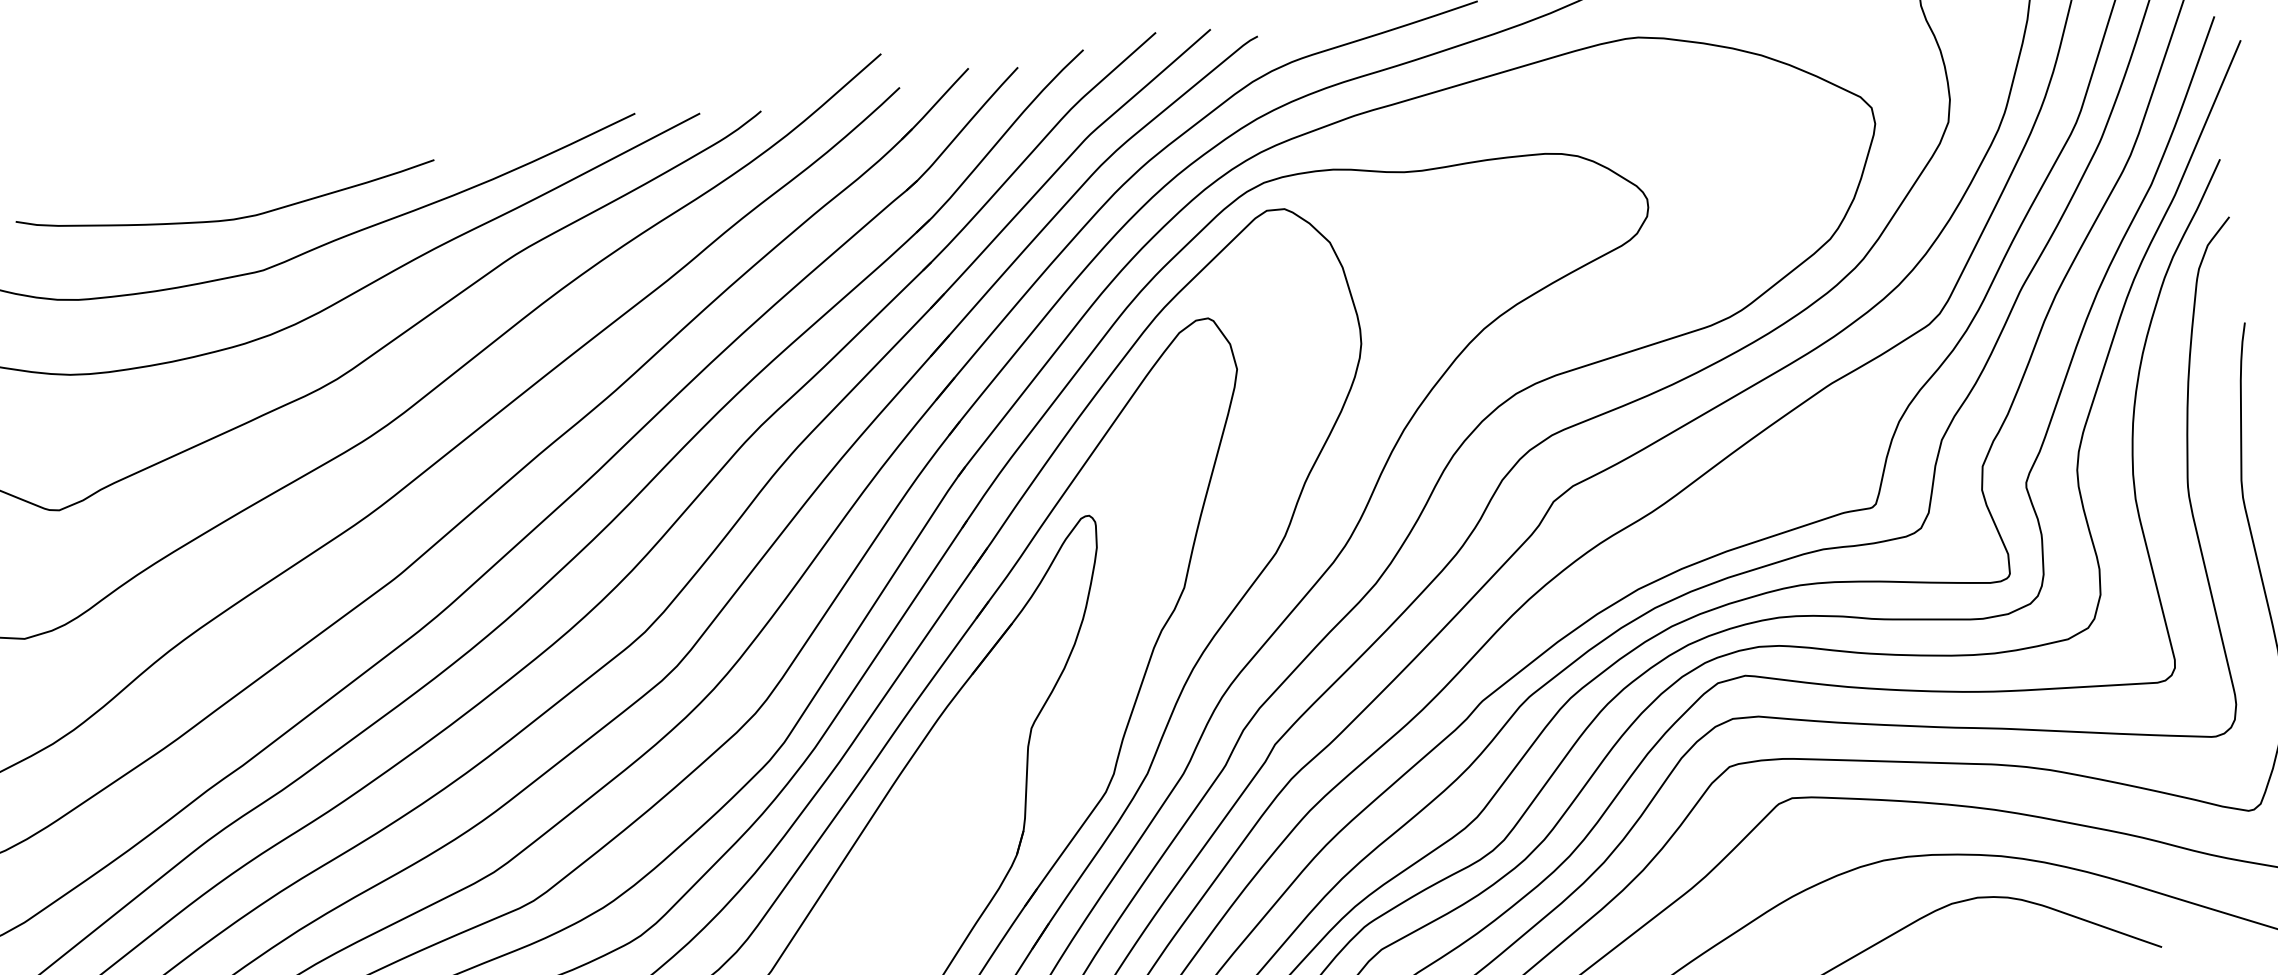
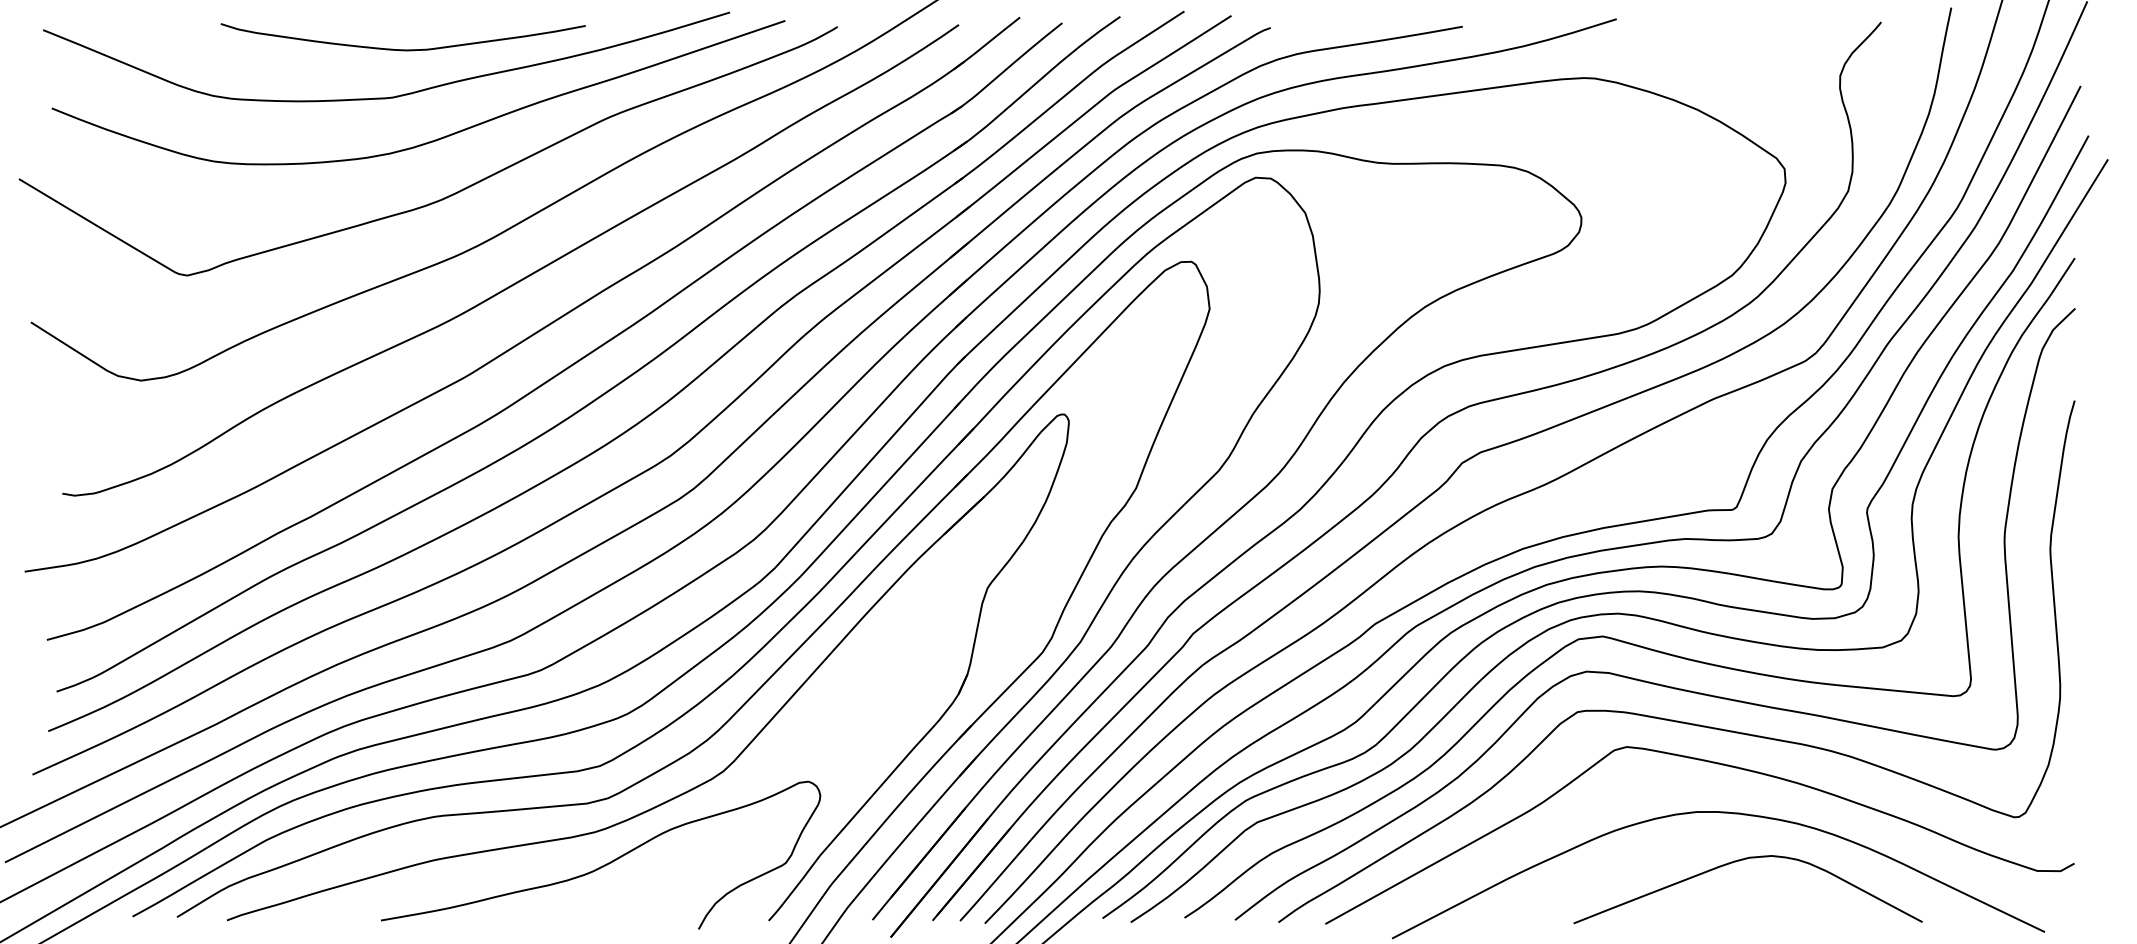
curve: (228, 219) -> (402, 49), moved

